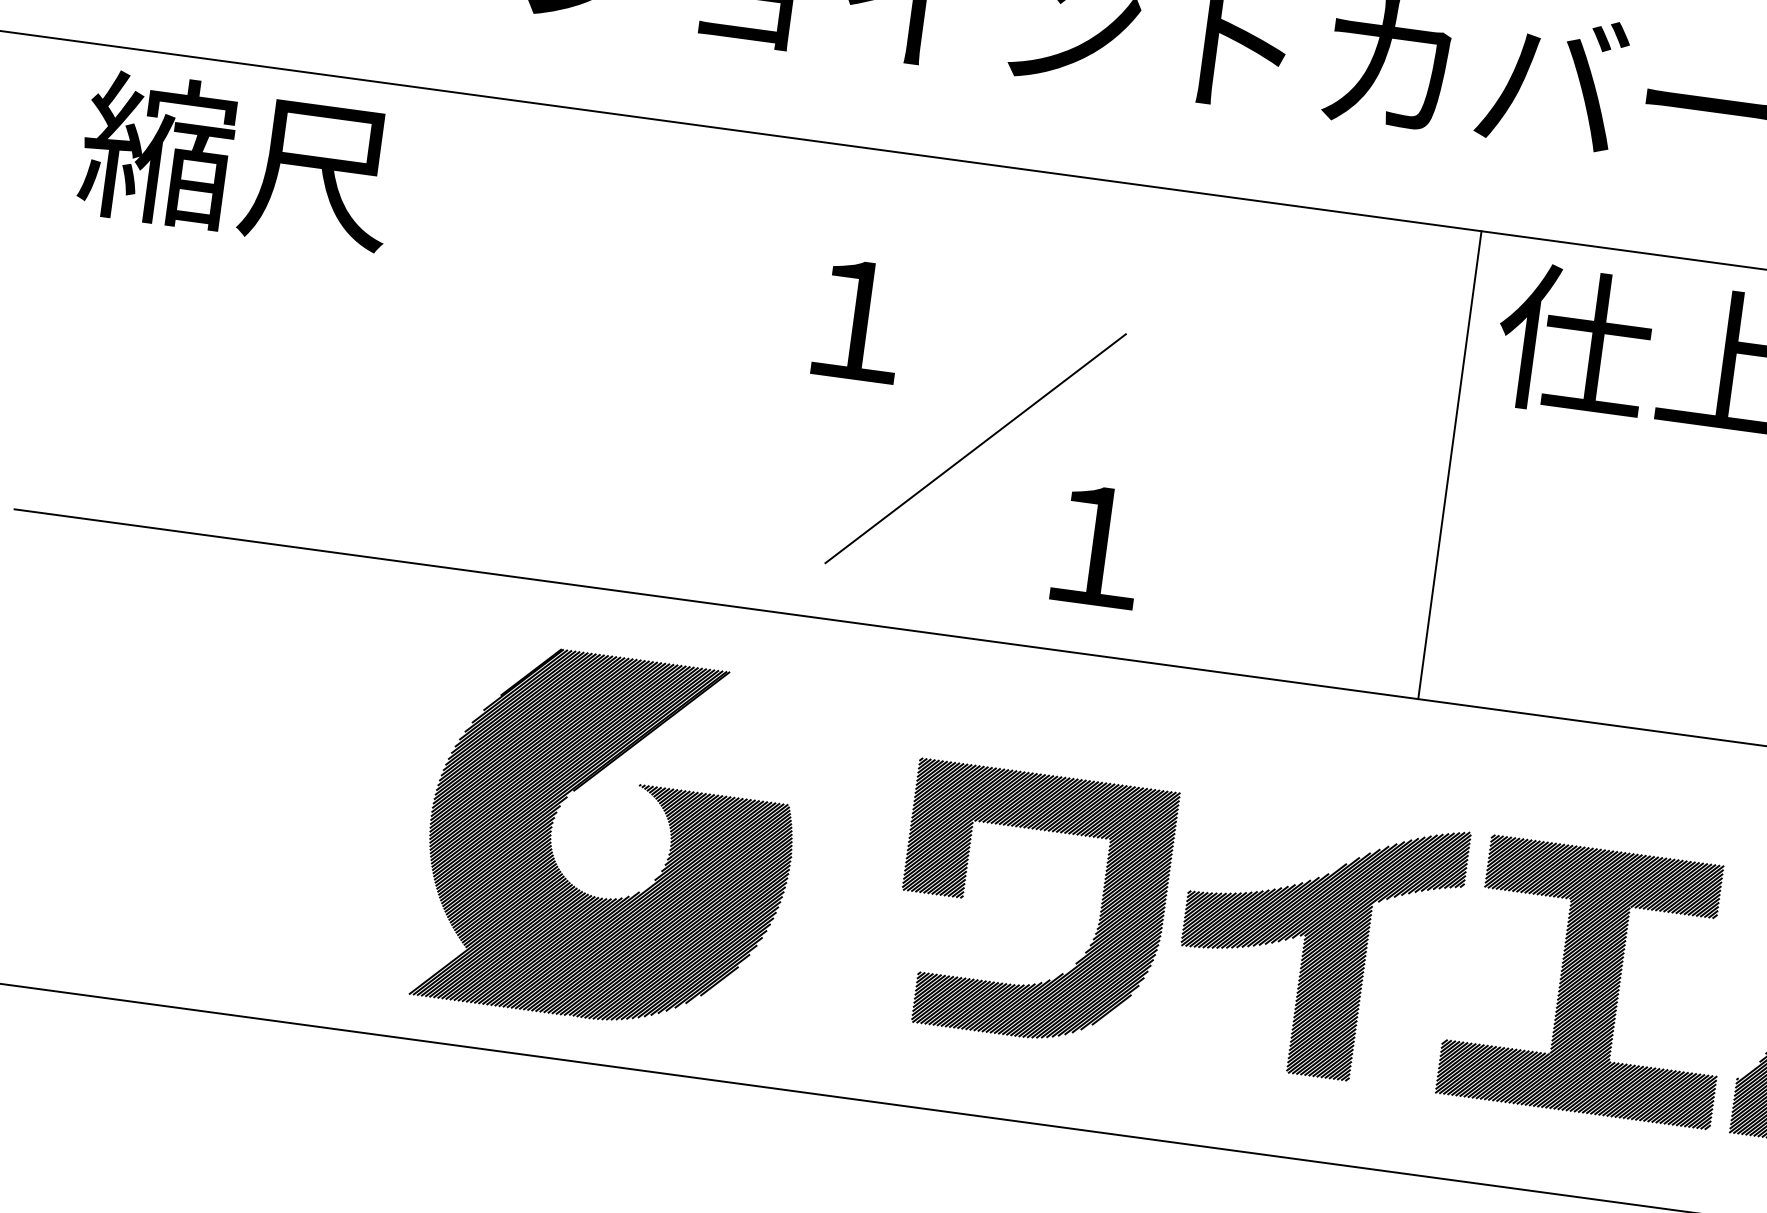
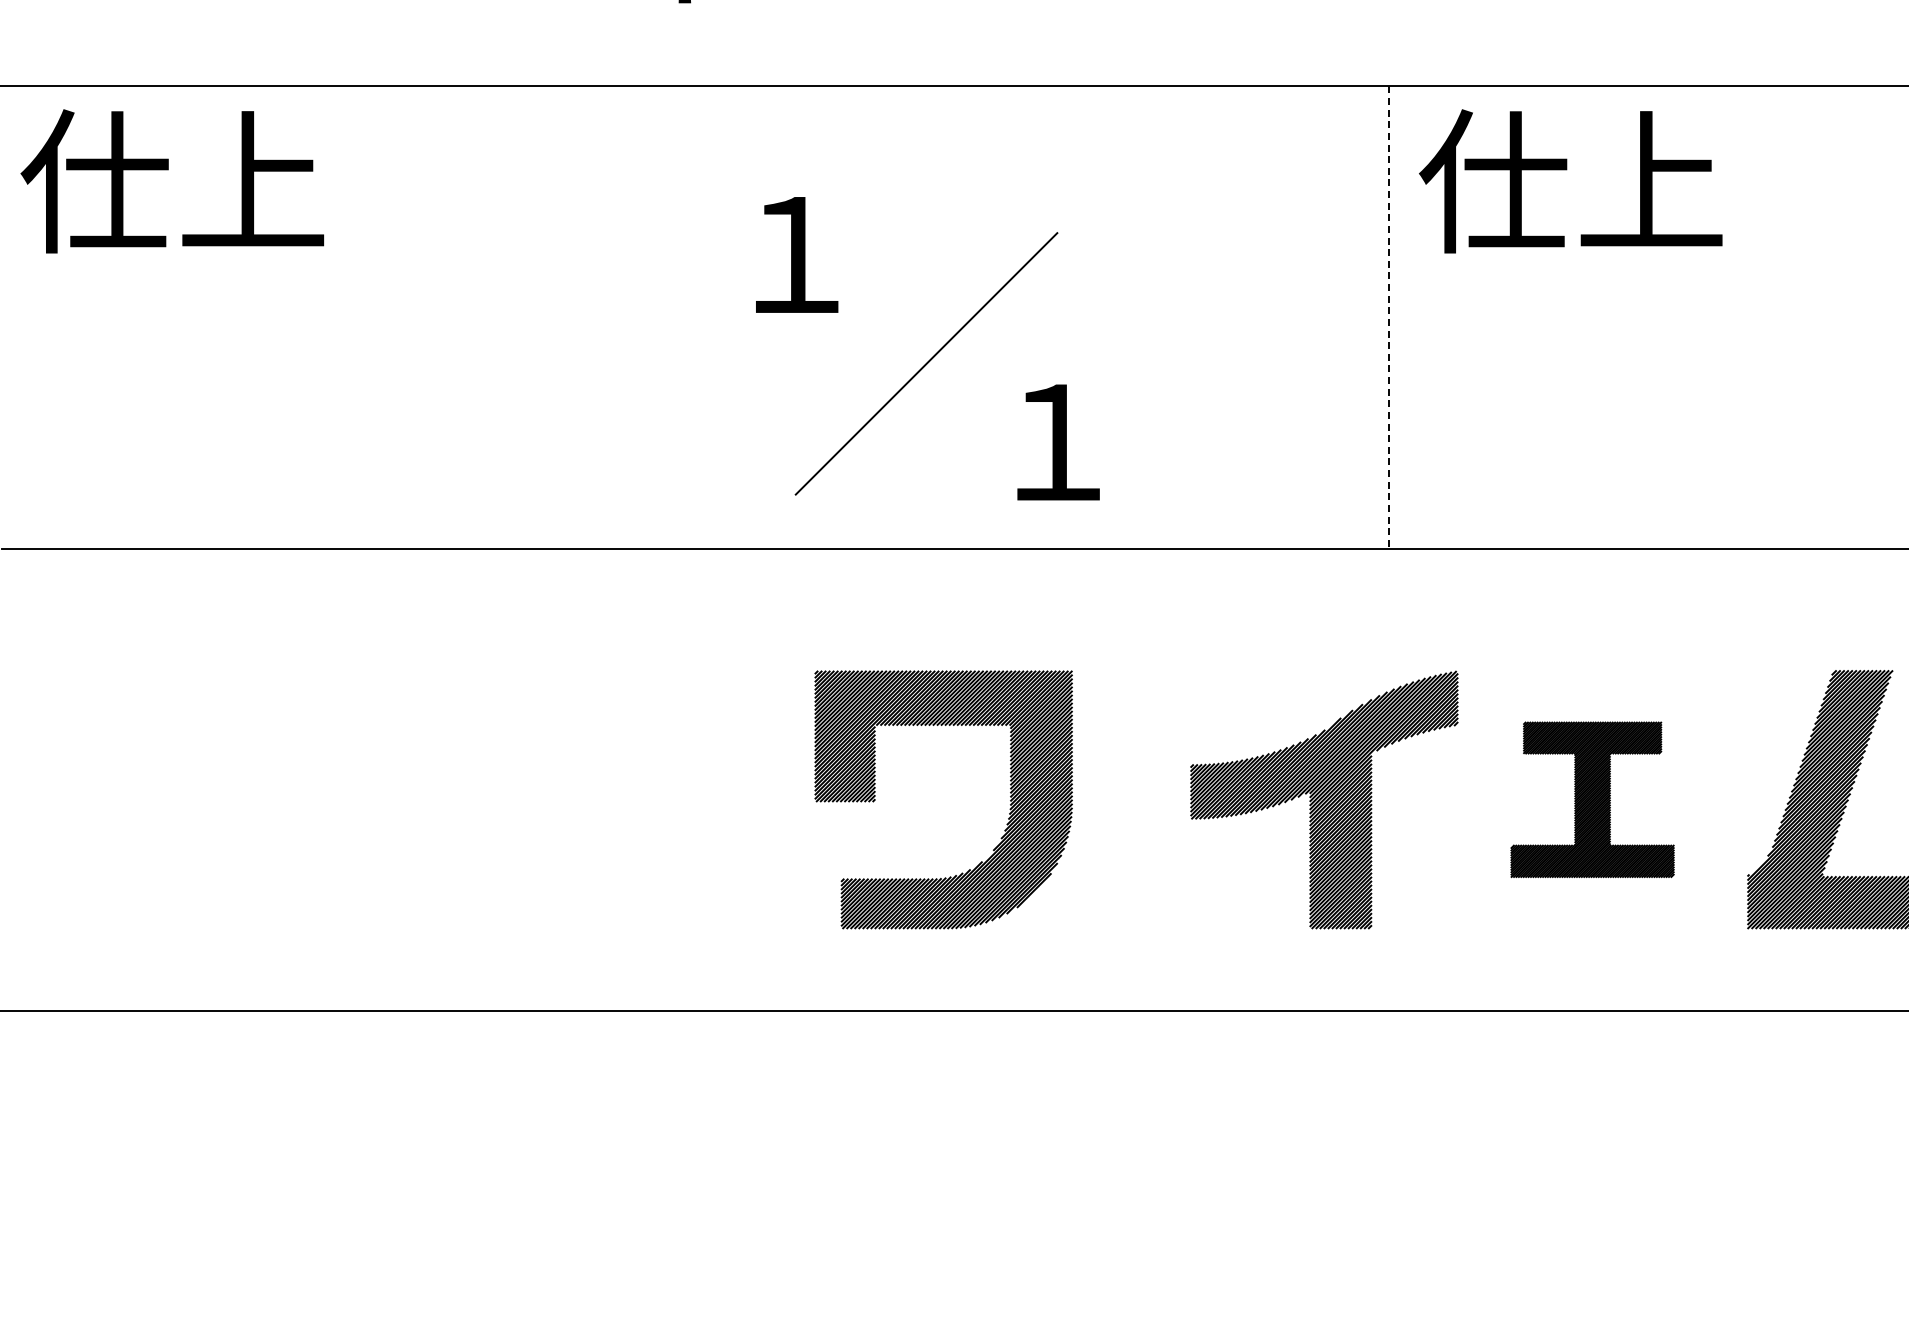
text: (237, 160) -> (172, 181), 縮尺 -> 仕上
line: (1449, 466) -> (1388, 318), solid -> dashed
part: (553, 823) -> (566, 782), removed
part: (1097, 924) -> (1009, 809), moved
part: (1590, 980) -> (1592, 799), size x0.6

